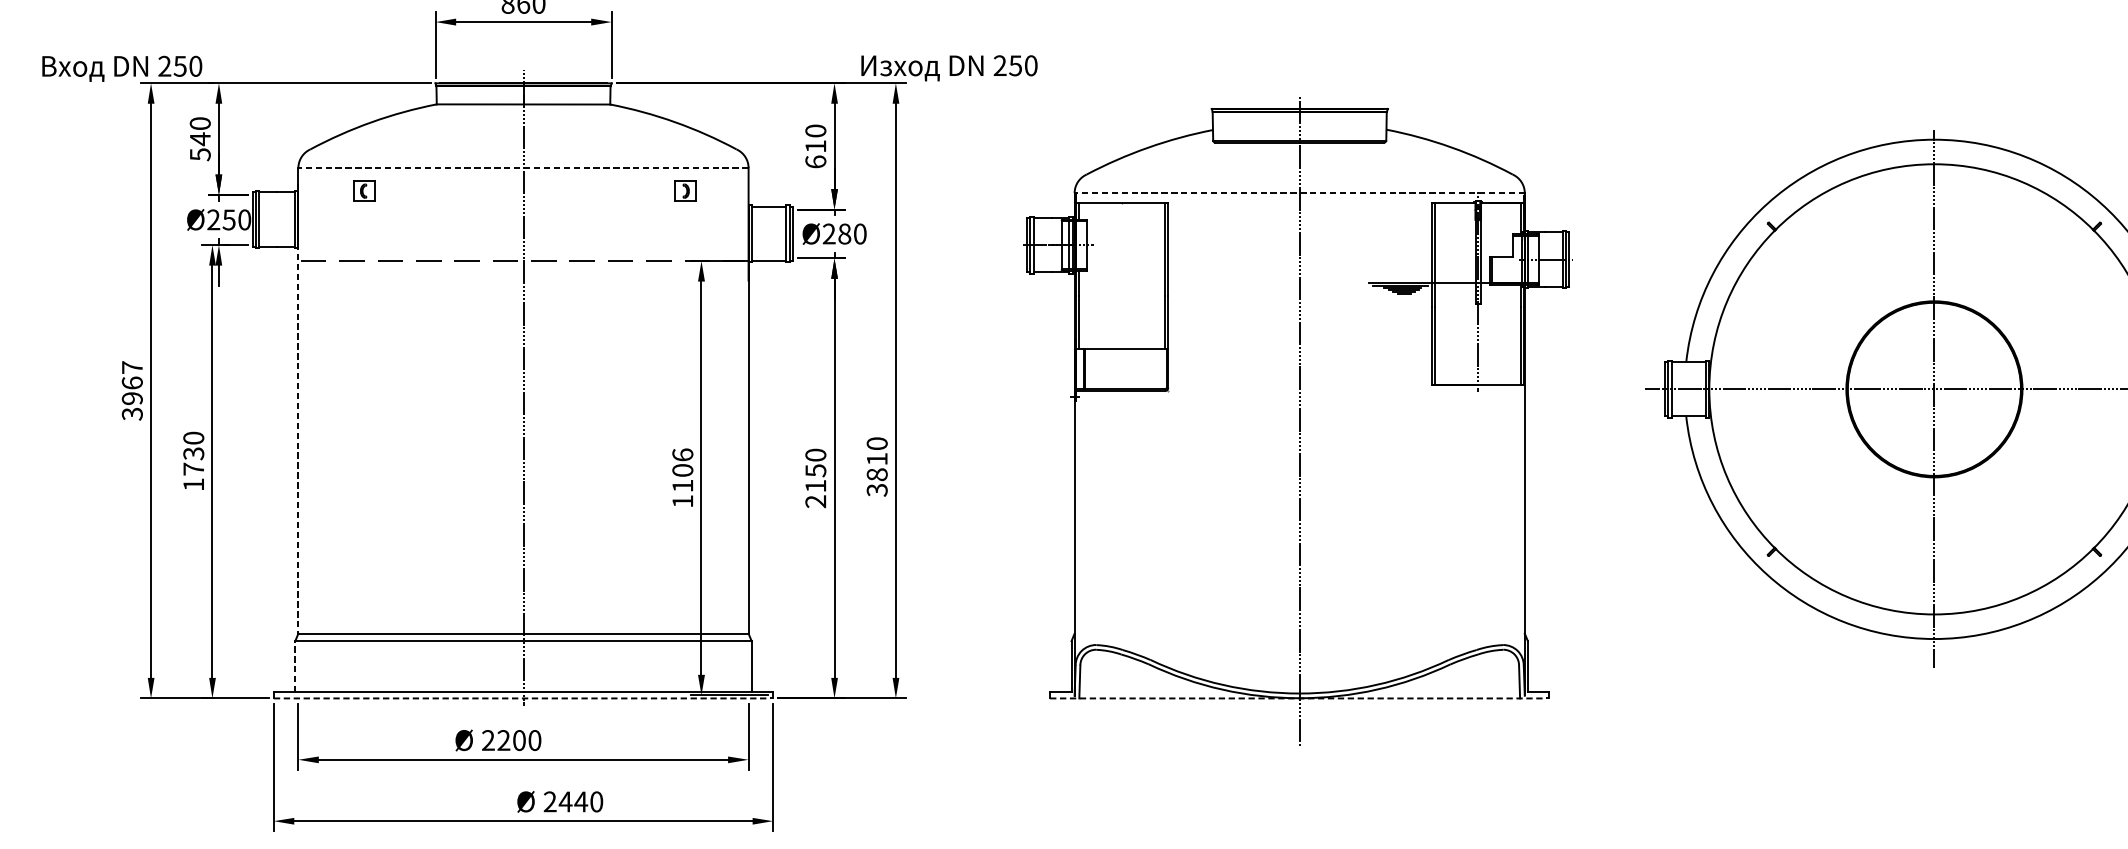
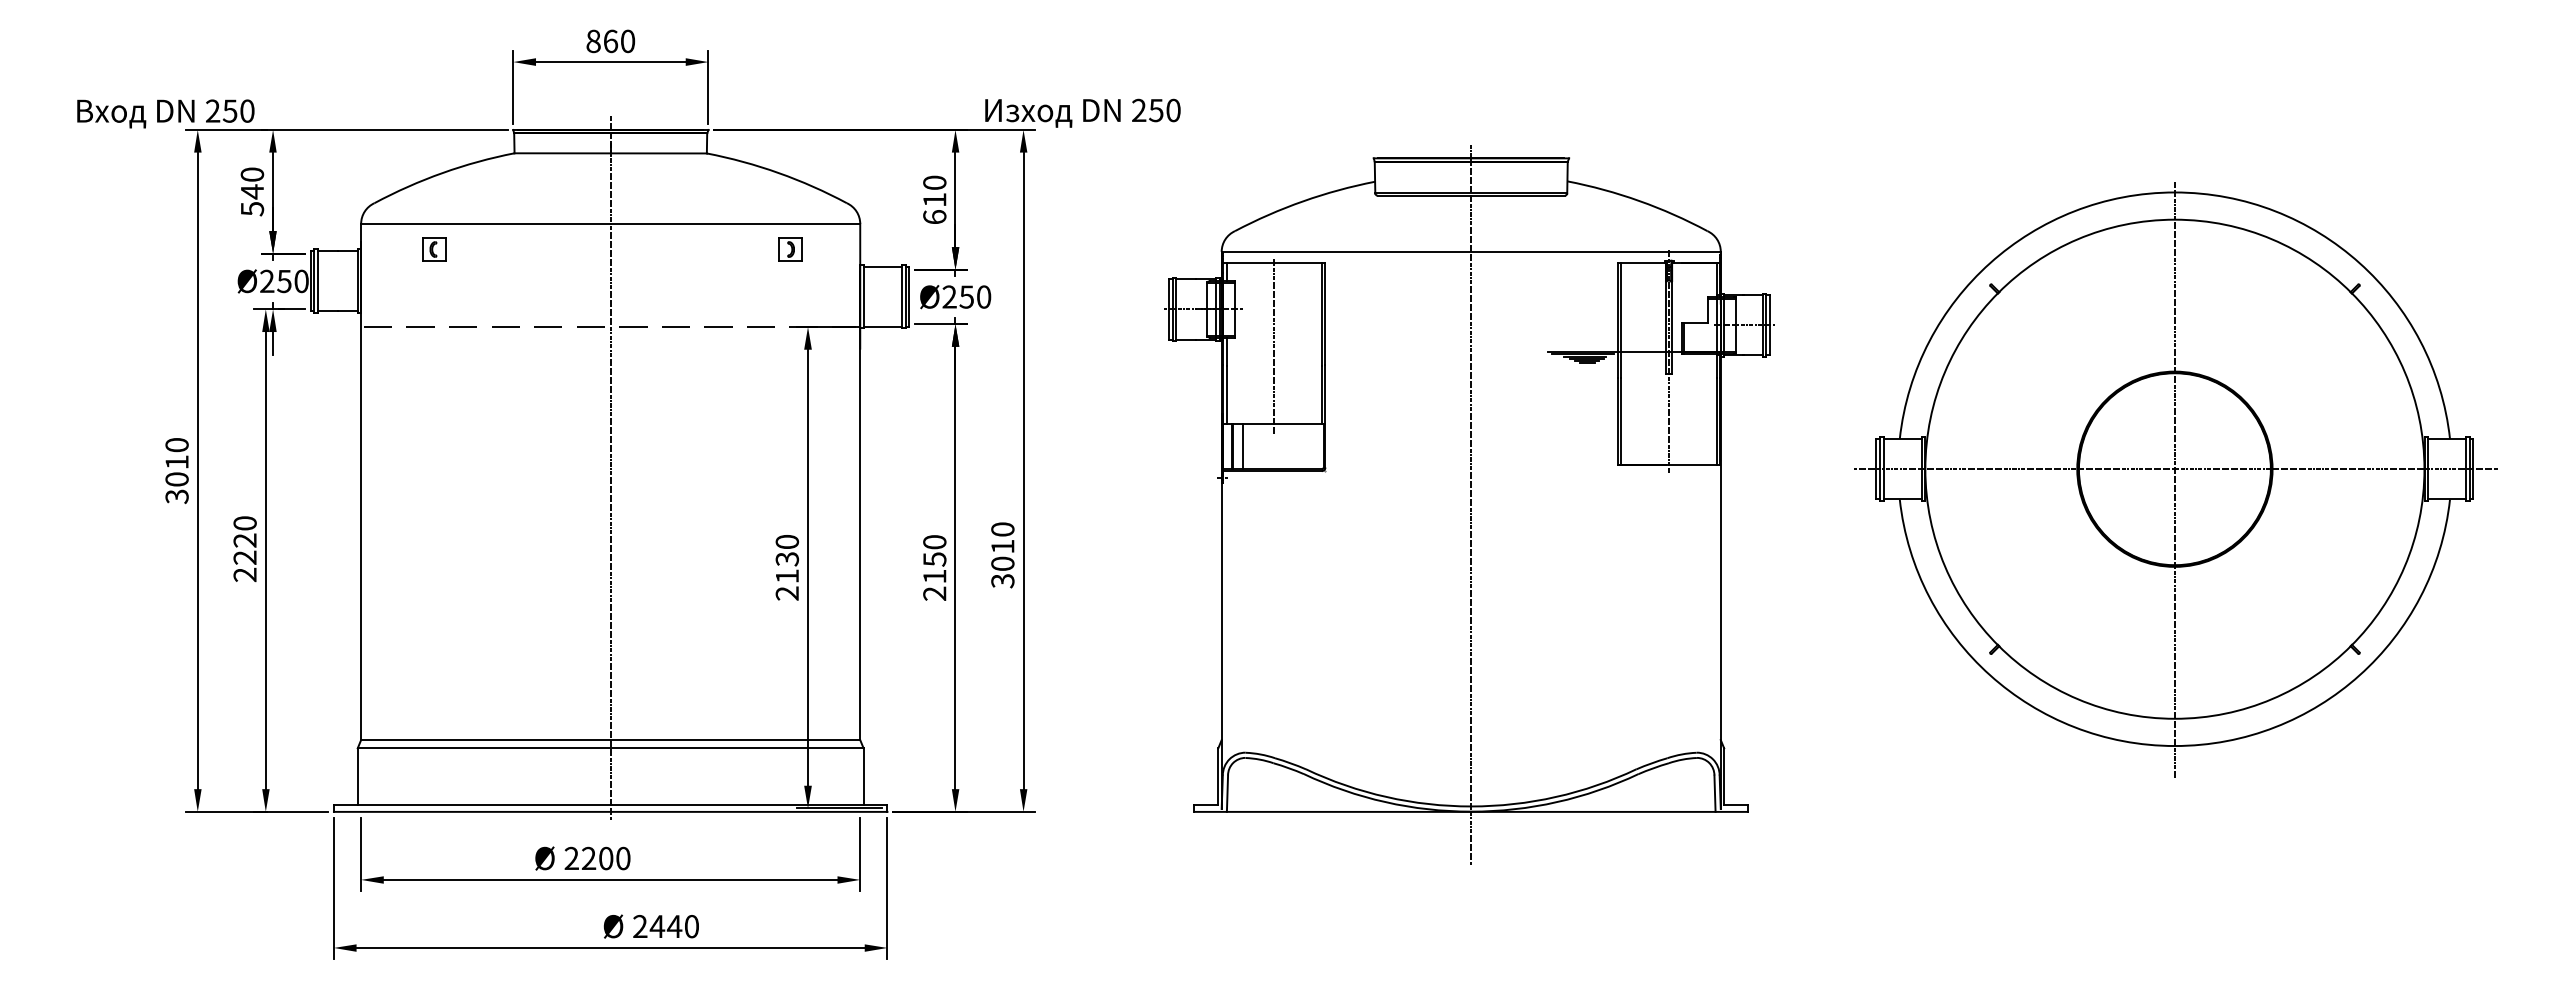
line: (523, 167) -> (610, 223), dashed -> solid
line: (1299, 192) -> (1471, 251), dashed -> solid
text: (844, 233) -> (966, 296), Ø280 -> Ø250
line: (1122, 278) -> (1274, 346), added
line: (1094, 368) -> (1243, 446), added
text: (131, 383) -> (176, 462), 3967 -> 3010
line: (298, 409) -> (361, 491), dashed -> solid
text: (193, 468) -> (244, 557), 1730 -> 2220
text: (877, 474) -> (1003, 563), 3810 -> 3010
text: (682, 477) -> (786, 567), 1106 -> 2130
line: (295, 666) -> (357, 776), dashed -> solid
line: (523, 698) -> (610, 811), dashed -> solid
line: (1299, 698) -> (1471, 811), dashed -> solid

